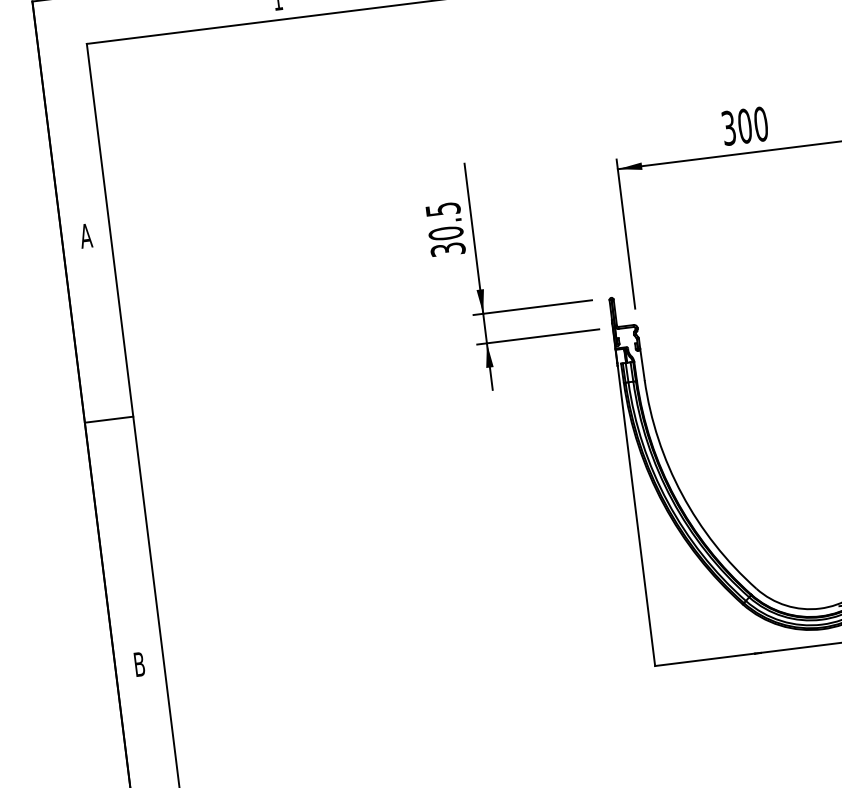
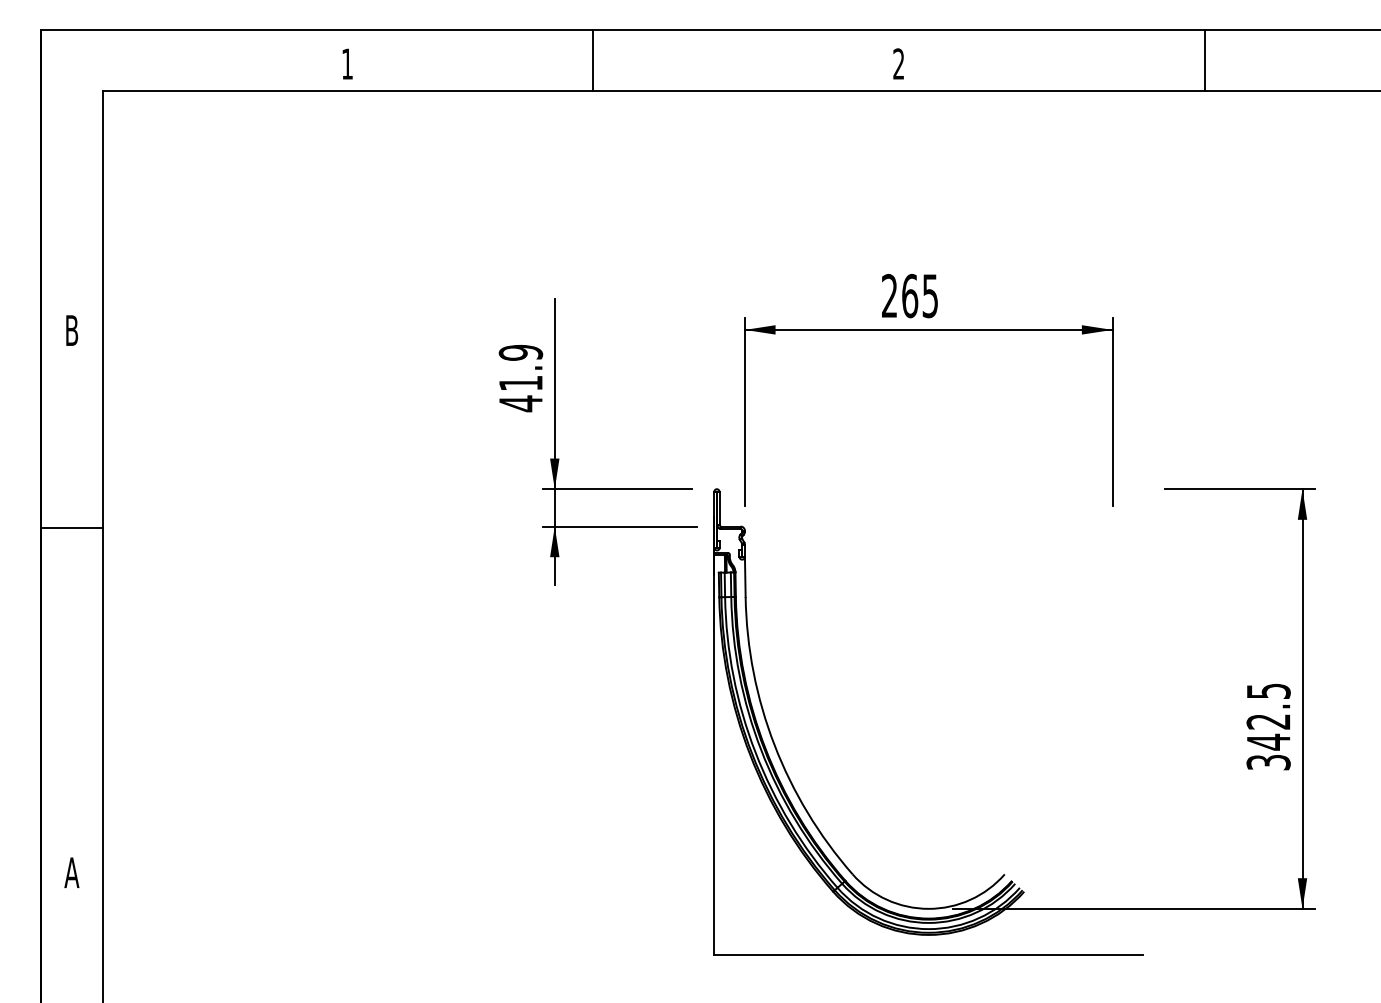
text: (745, 125) -> (910, 295), 300 -> 265
text: (445, 229) -> (520, 378), 30.5 -> 41.9
text: (85, 235) -> (71, 330), A -> B
line: (108, 420) -> (71, 528), moved
text: (139, 664) -> (71, 872), B -> A

